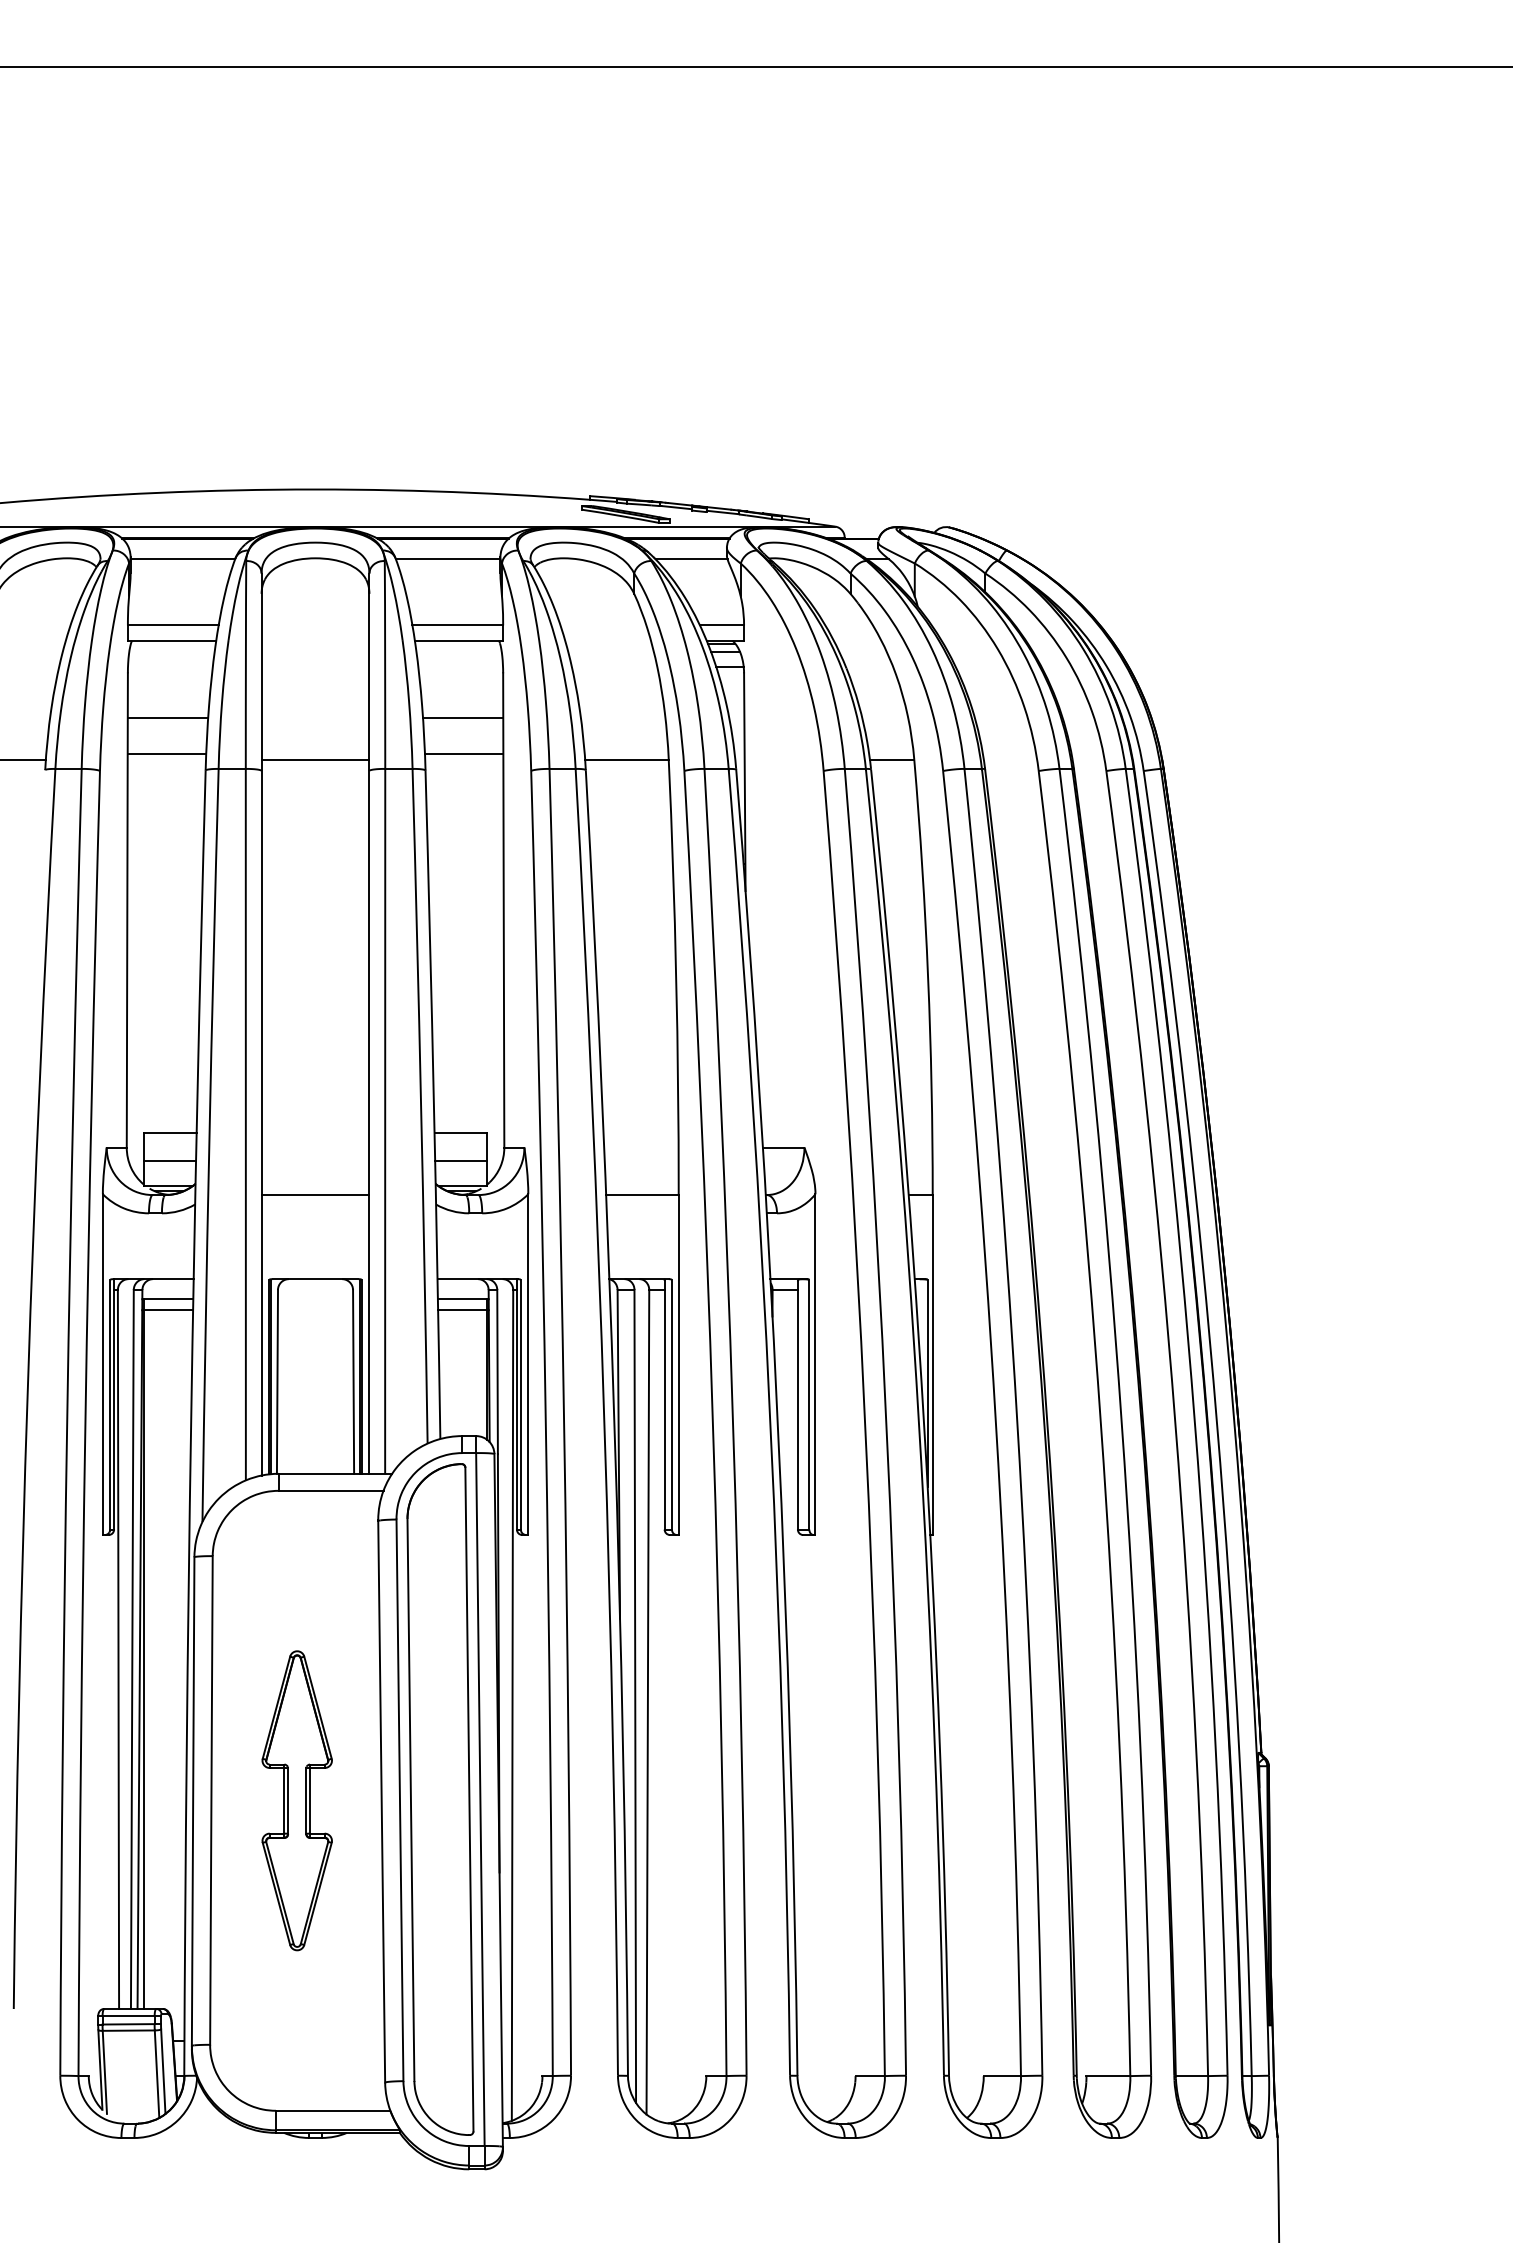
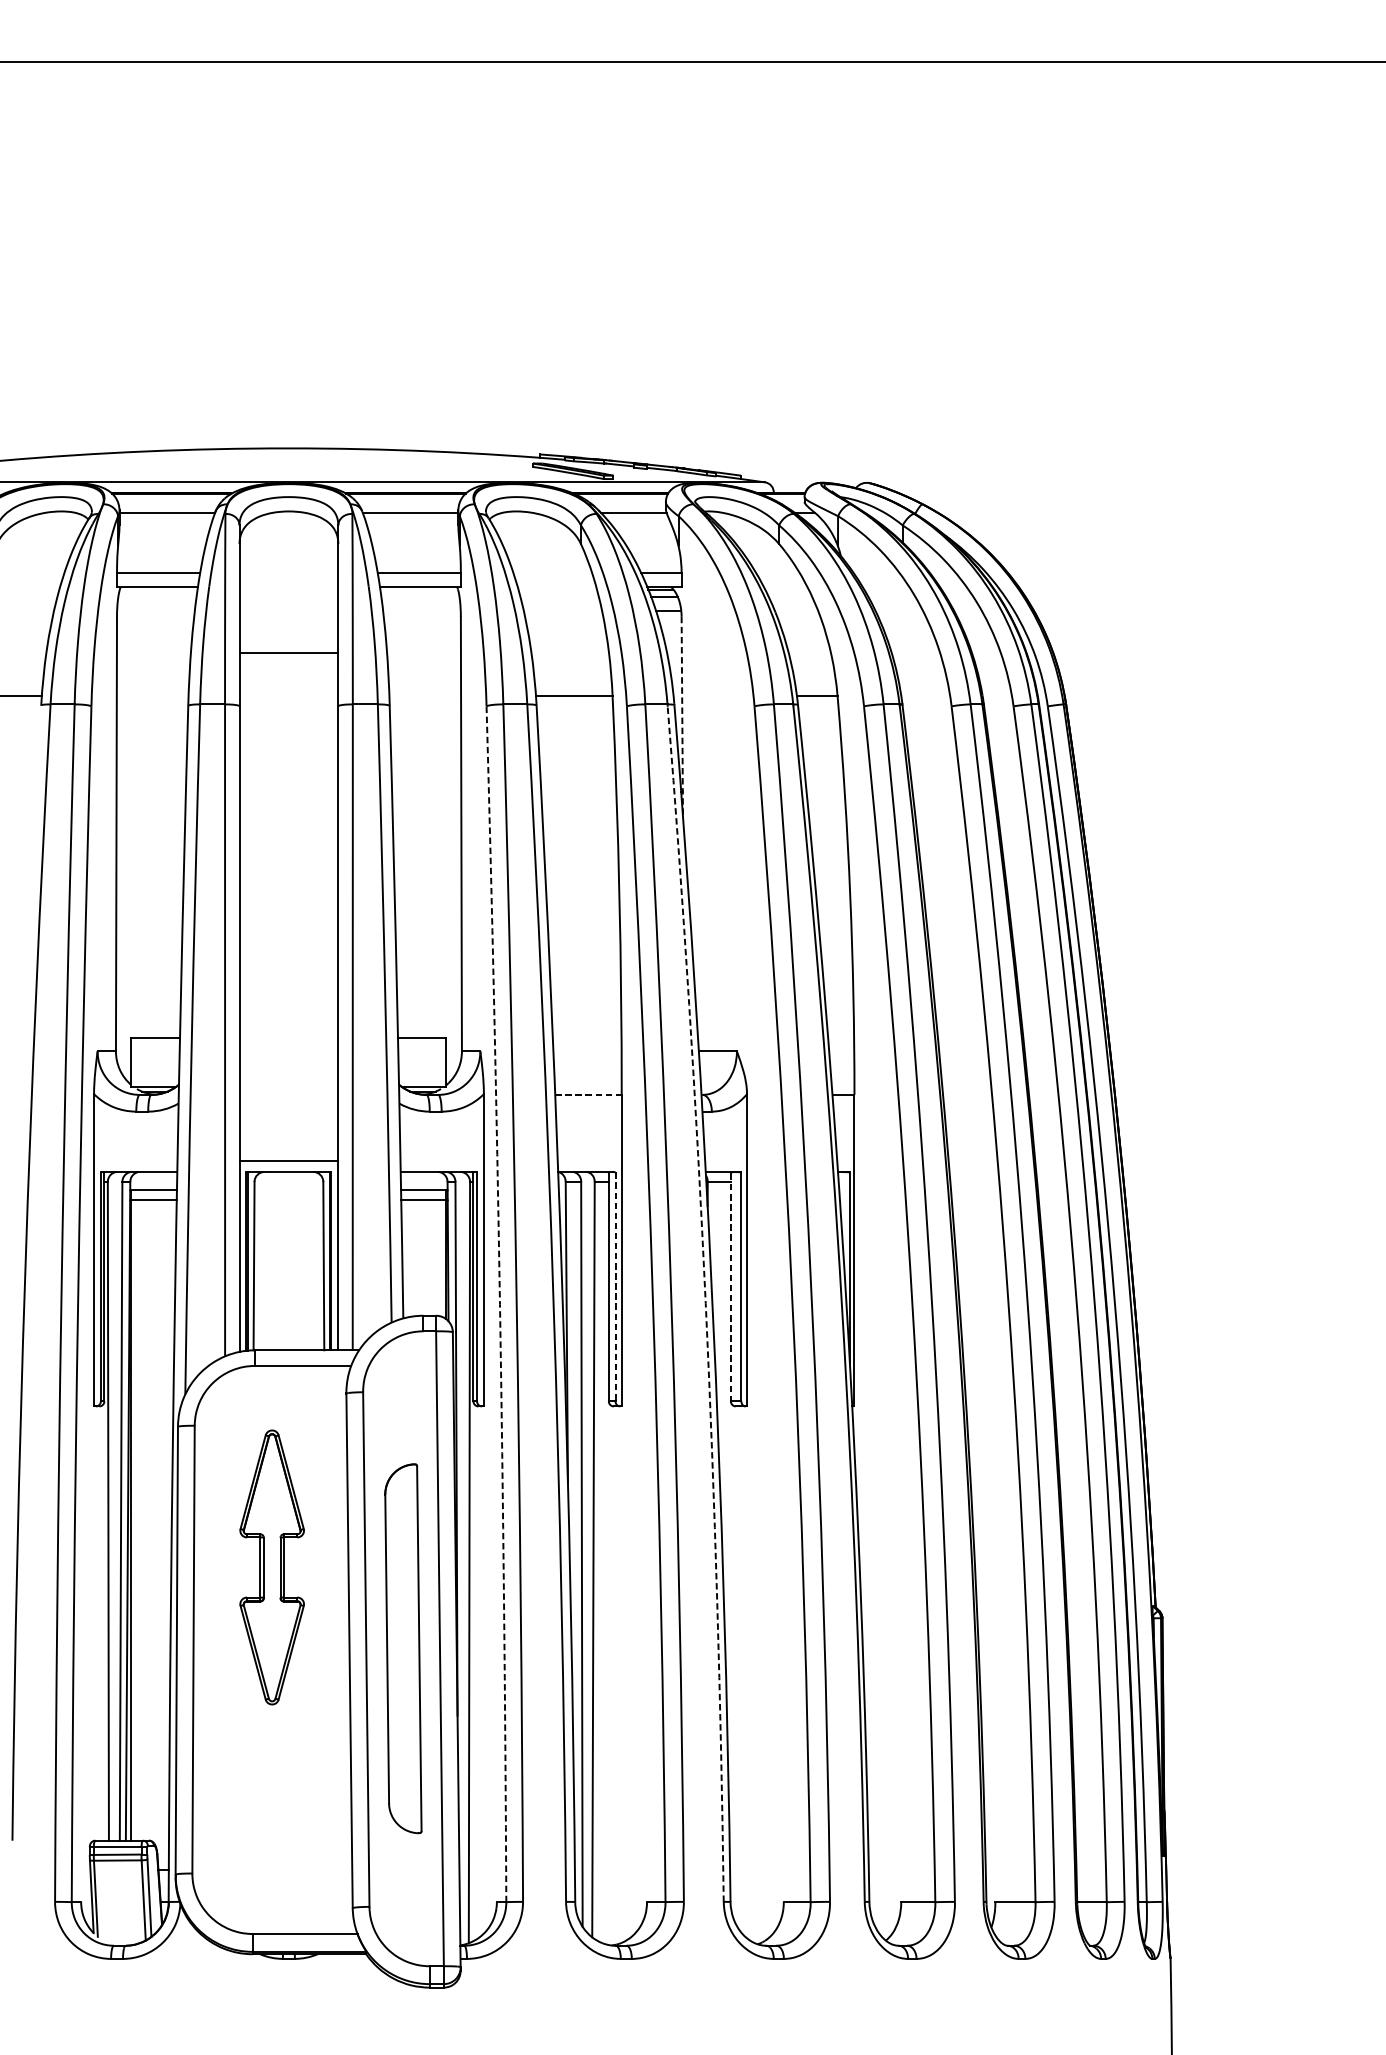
line: (167, 717) -> (153, 657), removed
line: (463, 717) -> (424, 657), removed
line: (166, 753) -> (152, 690), removed
line: (463, 753) -> (424, 690), removed
line: (315, 759) -> (288, 652), moved
line: (744, 782) -> (682, 716), solid -> dashed
line: (169, 1161) -> (155, 1064), removed
line: (461, 1161) -> (422, 1064), removed
line: (315, 1195) -> (288, 1161), moved
line: (642, 1195) -> (588, 1095), solid -> dashed
line: (671, 1404) -> (615, 1286), solid -> dashed
line: (797, 1405) -> (730, 1287), solid -> dashed
arc: (770, 1422) -> (705, 1303), solid -> dashed
arc: (545, 1423) -> (499, 1304), solid -> dashed
part: (440, 1799) -> (403, 1648), size x0.6
part: (296, 1800) -> (271, 1567), moved

